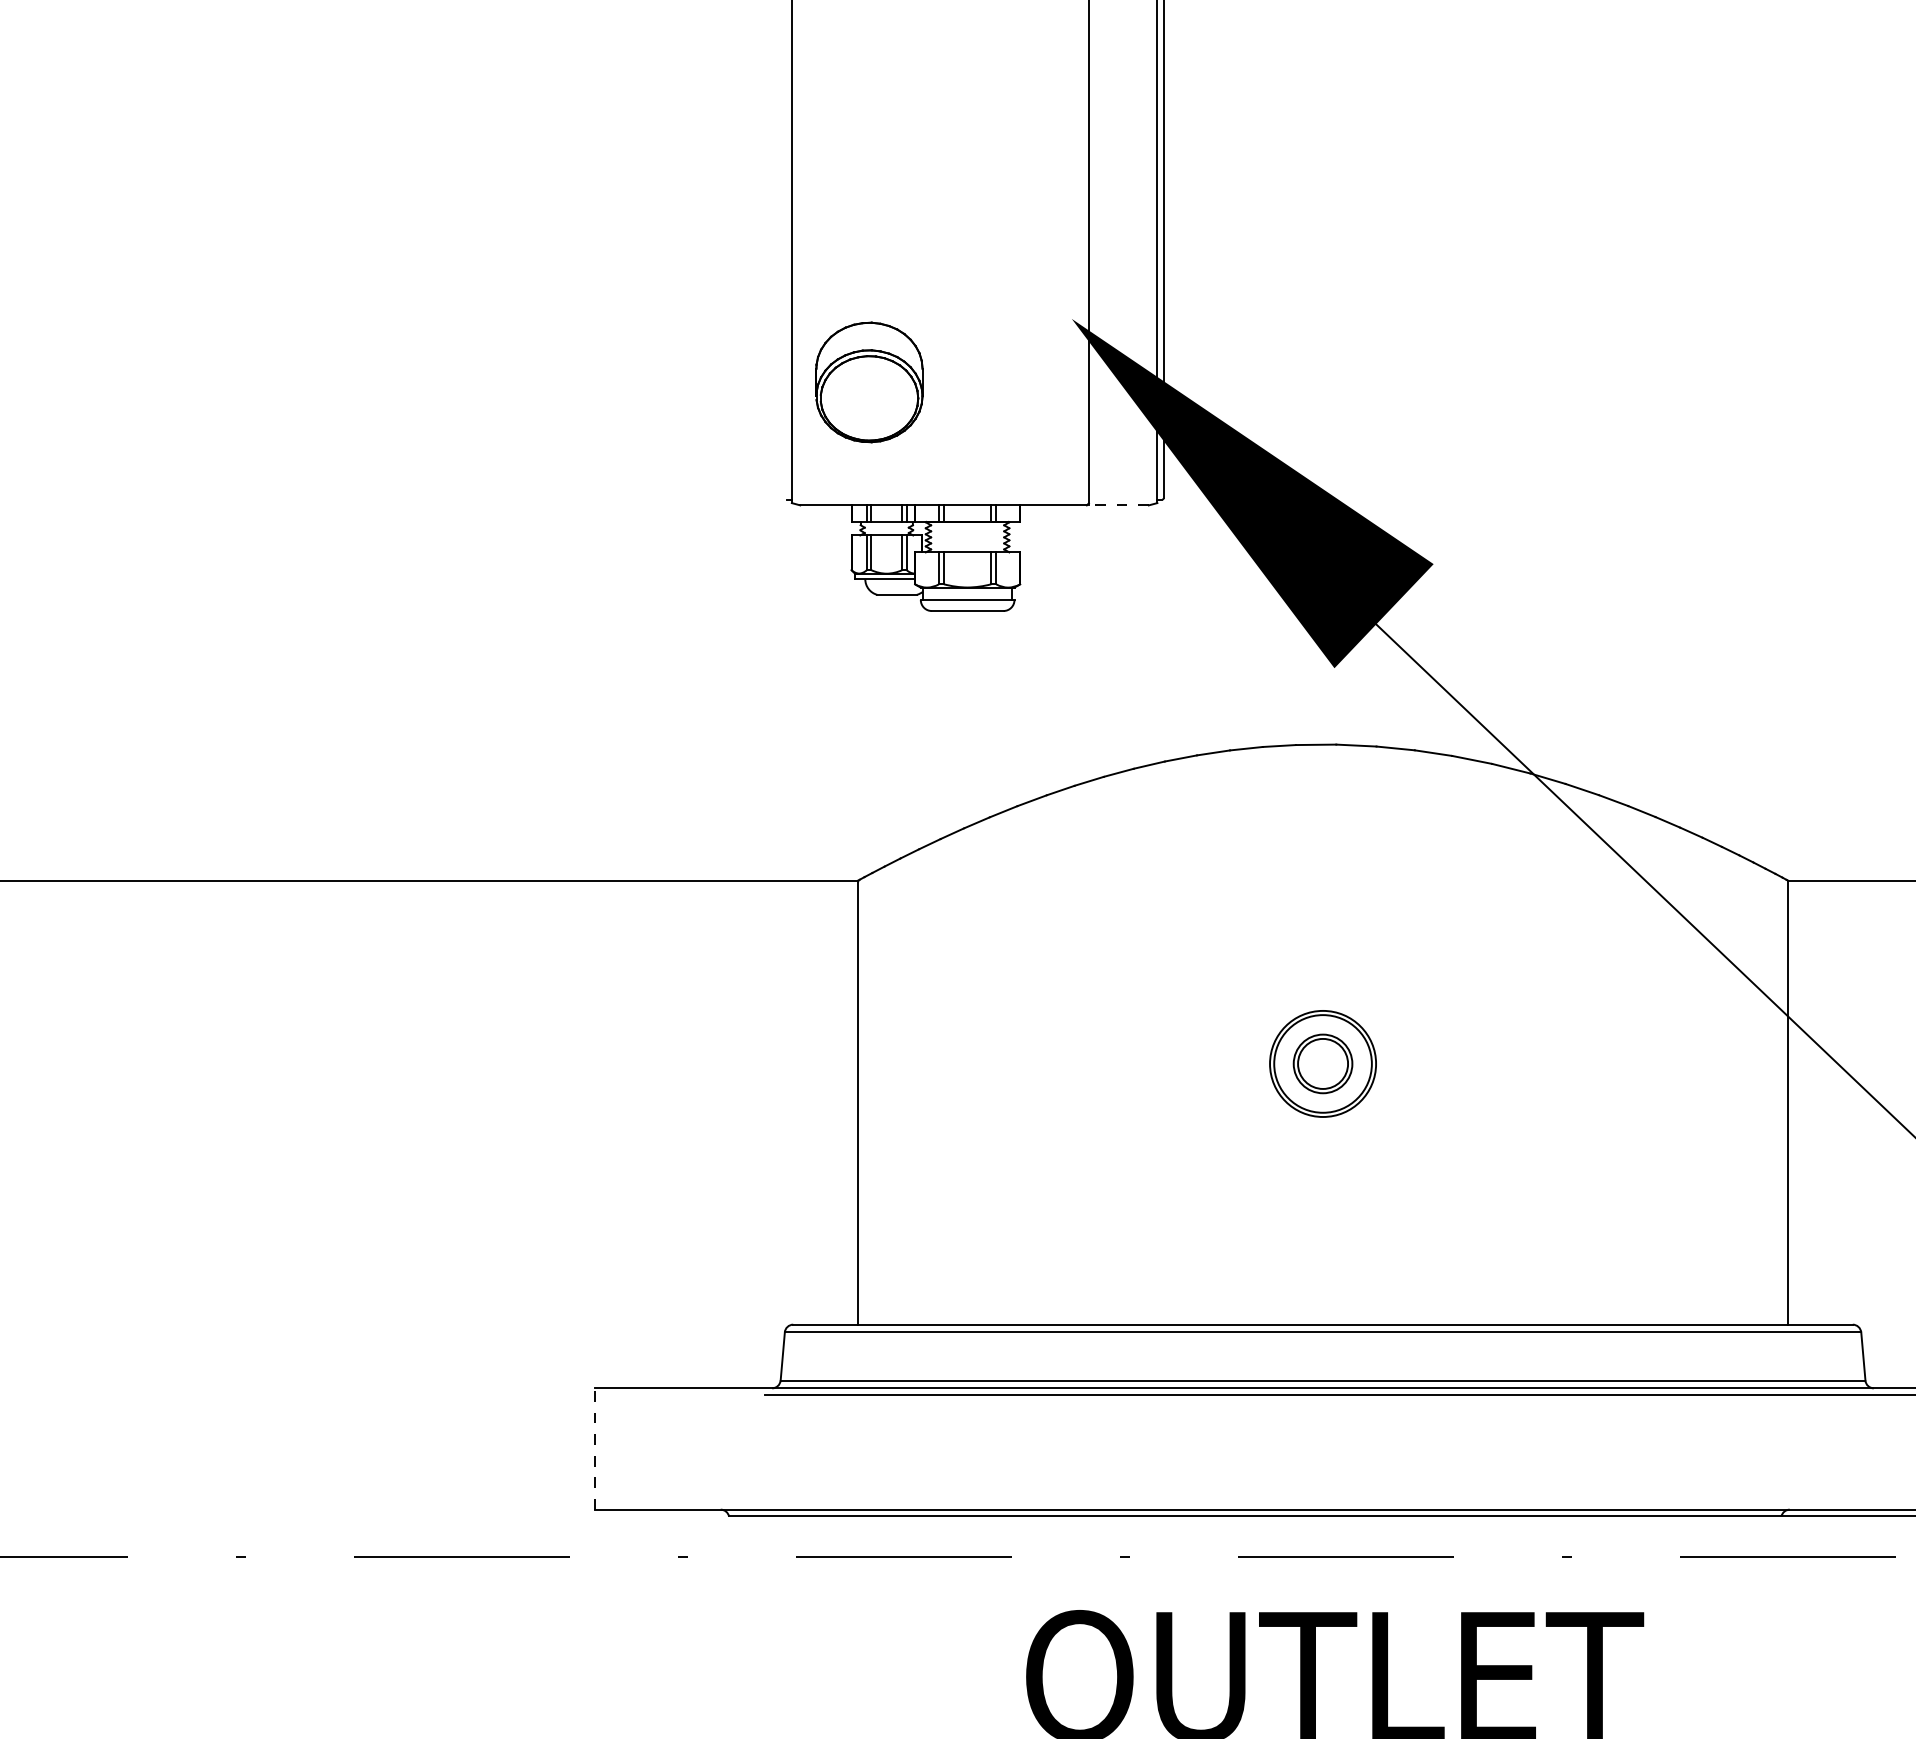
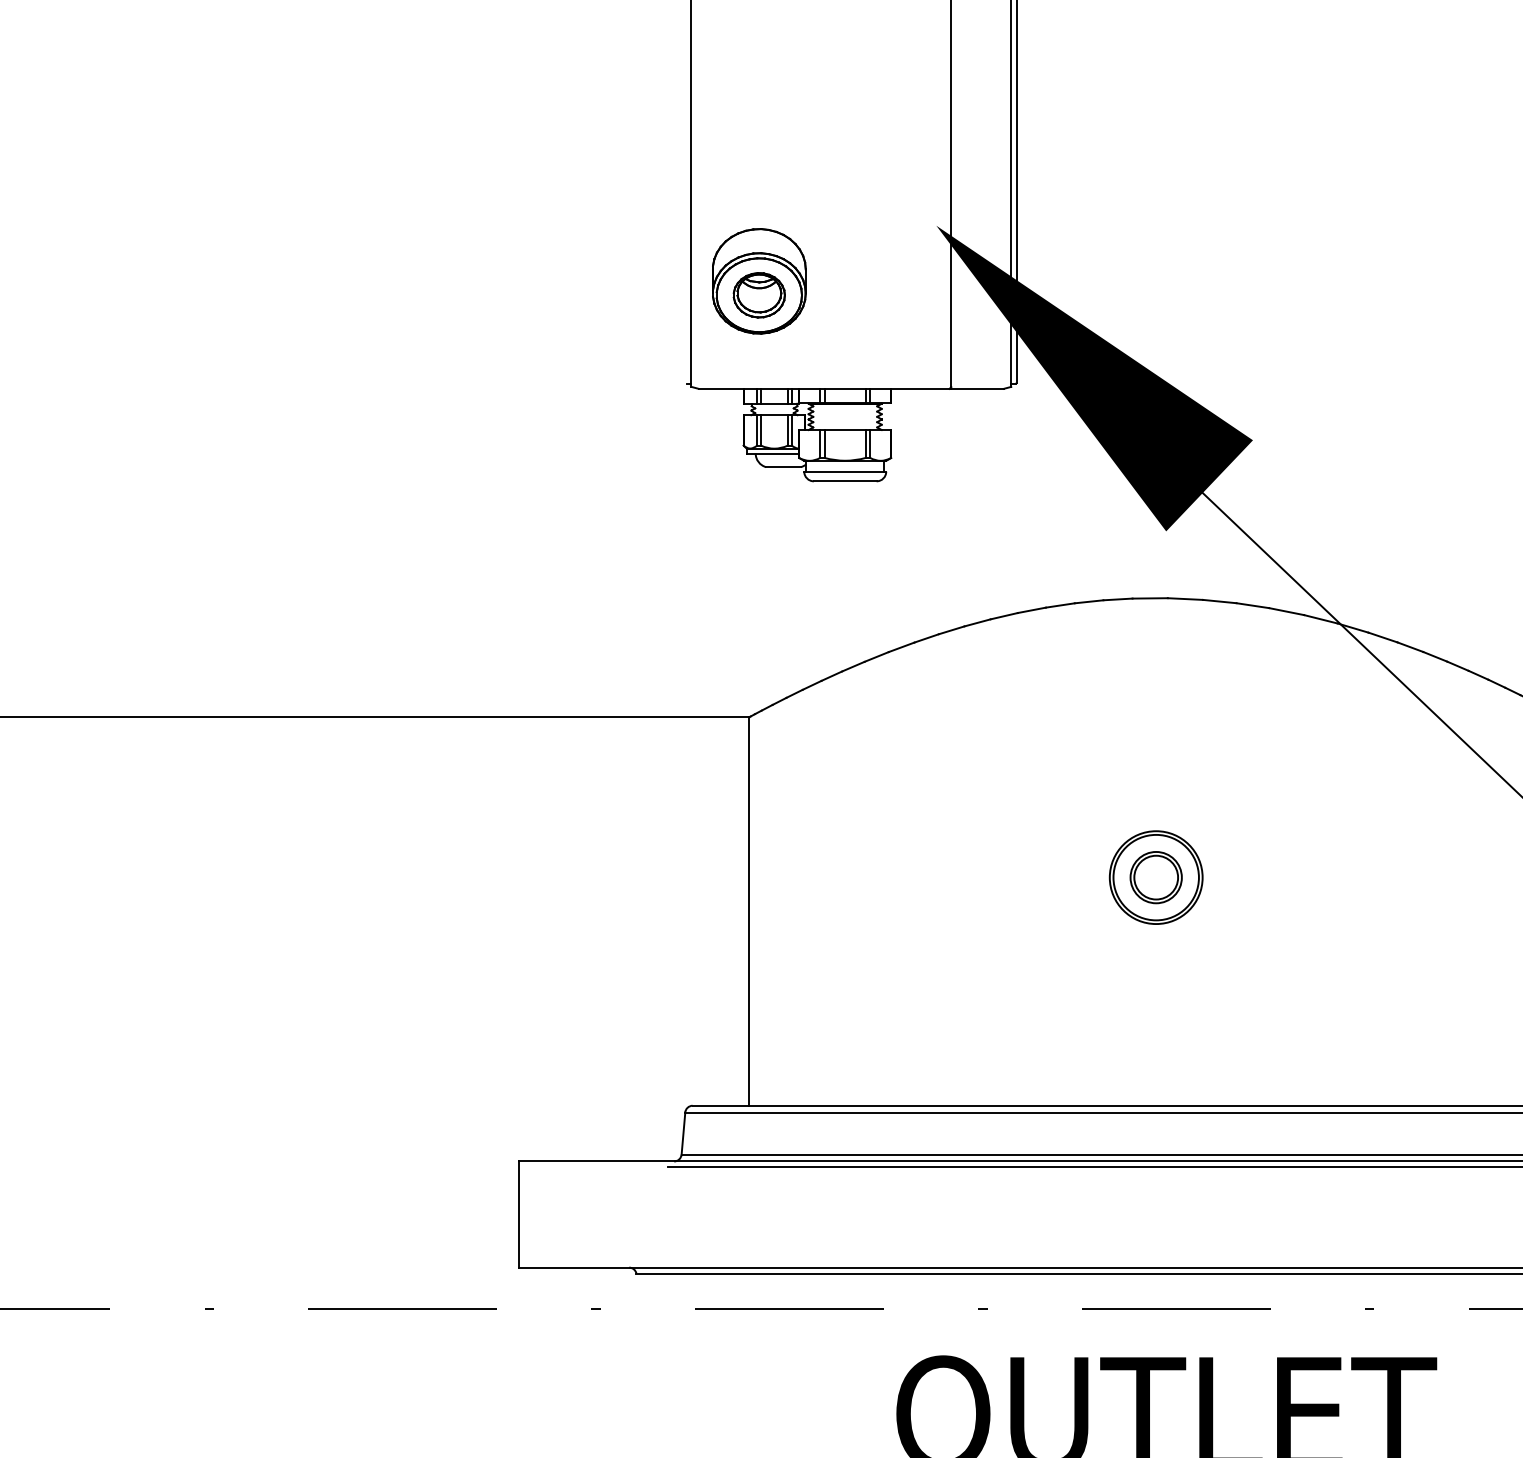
part: (869, 398) -> (759, 295), added
line: (1118, 505) -> (977, 388), dashed -> solid
line: (595, 1449) -> (519, 1214), dashed -> solid

